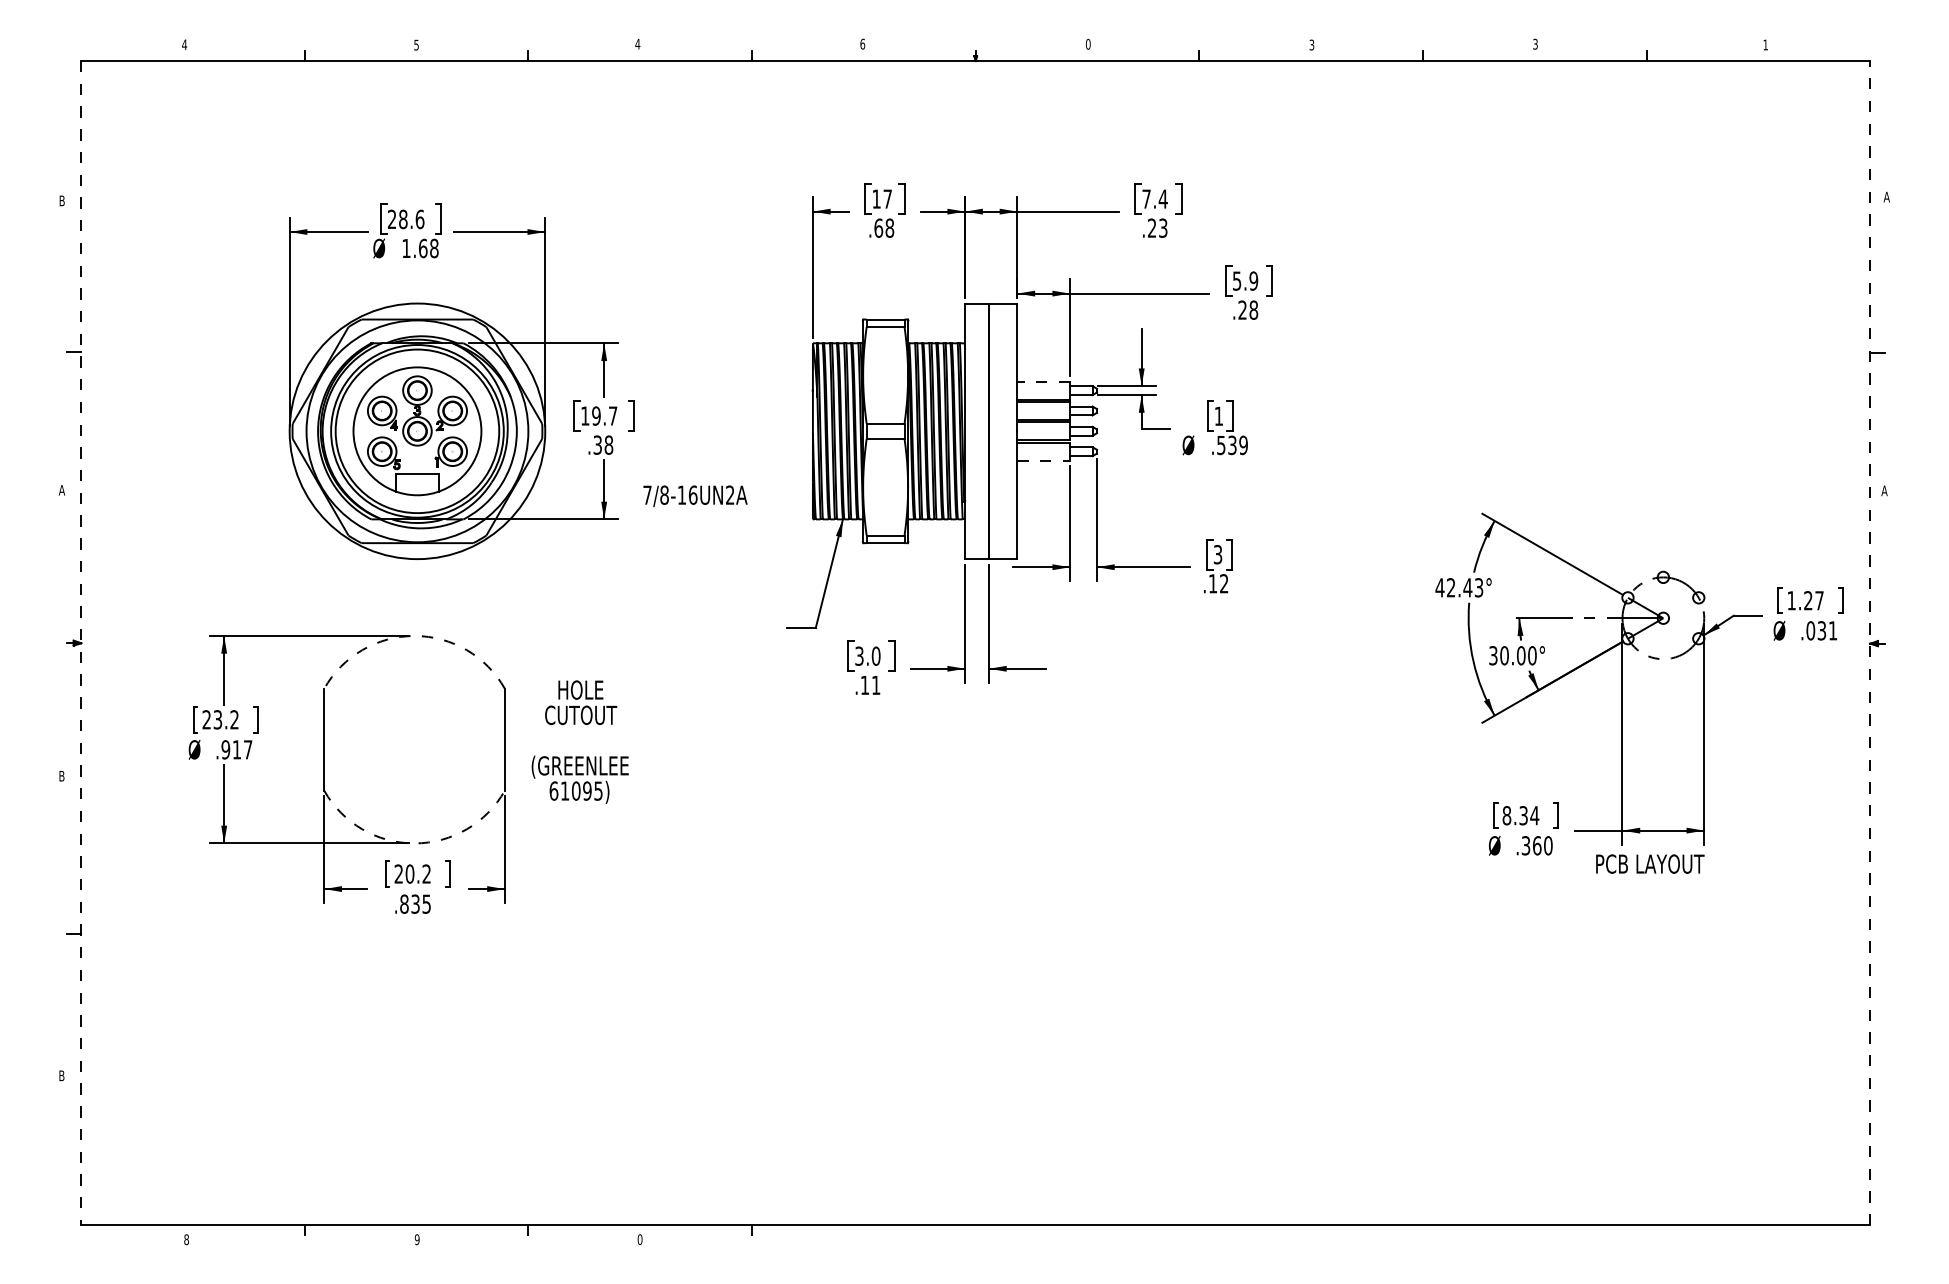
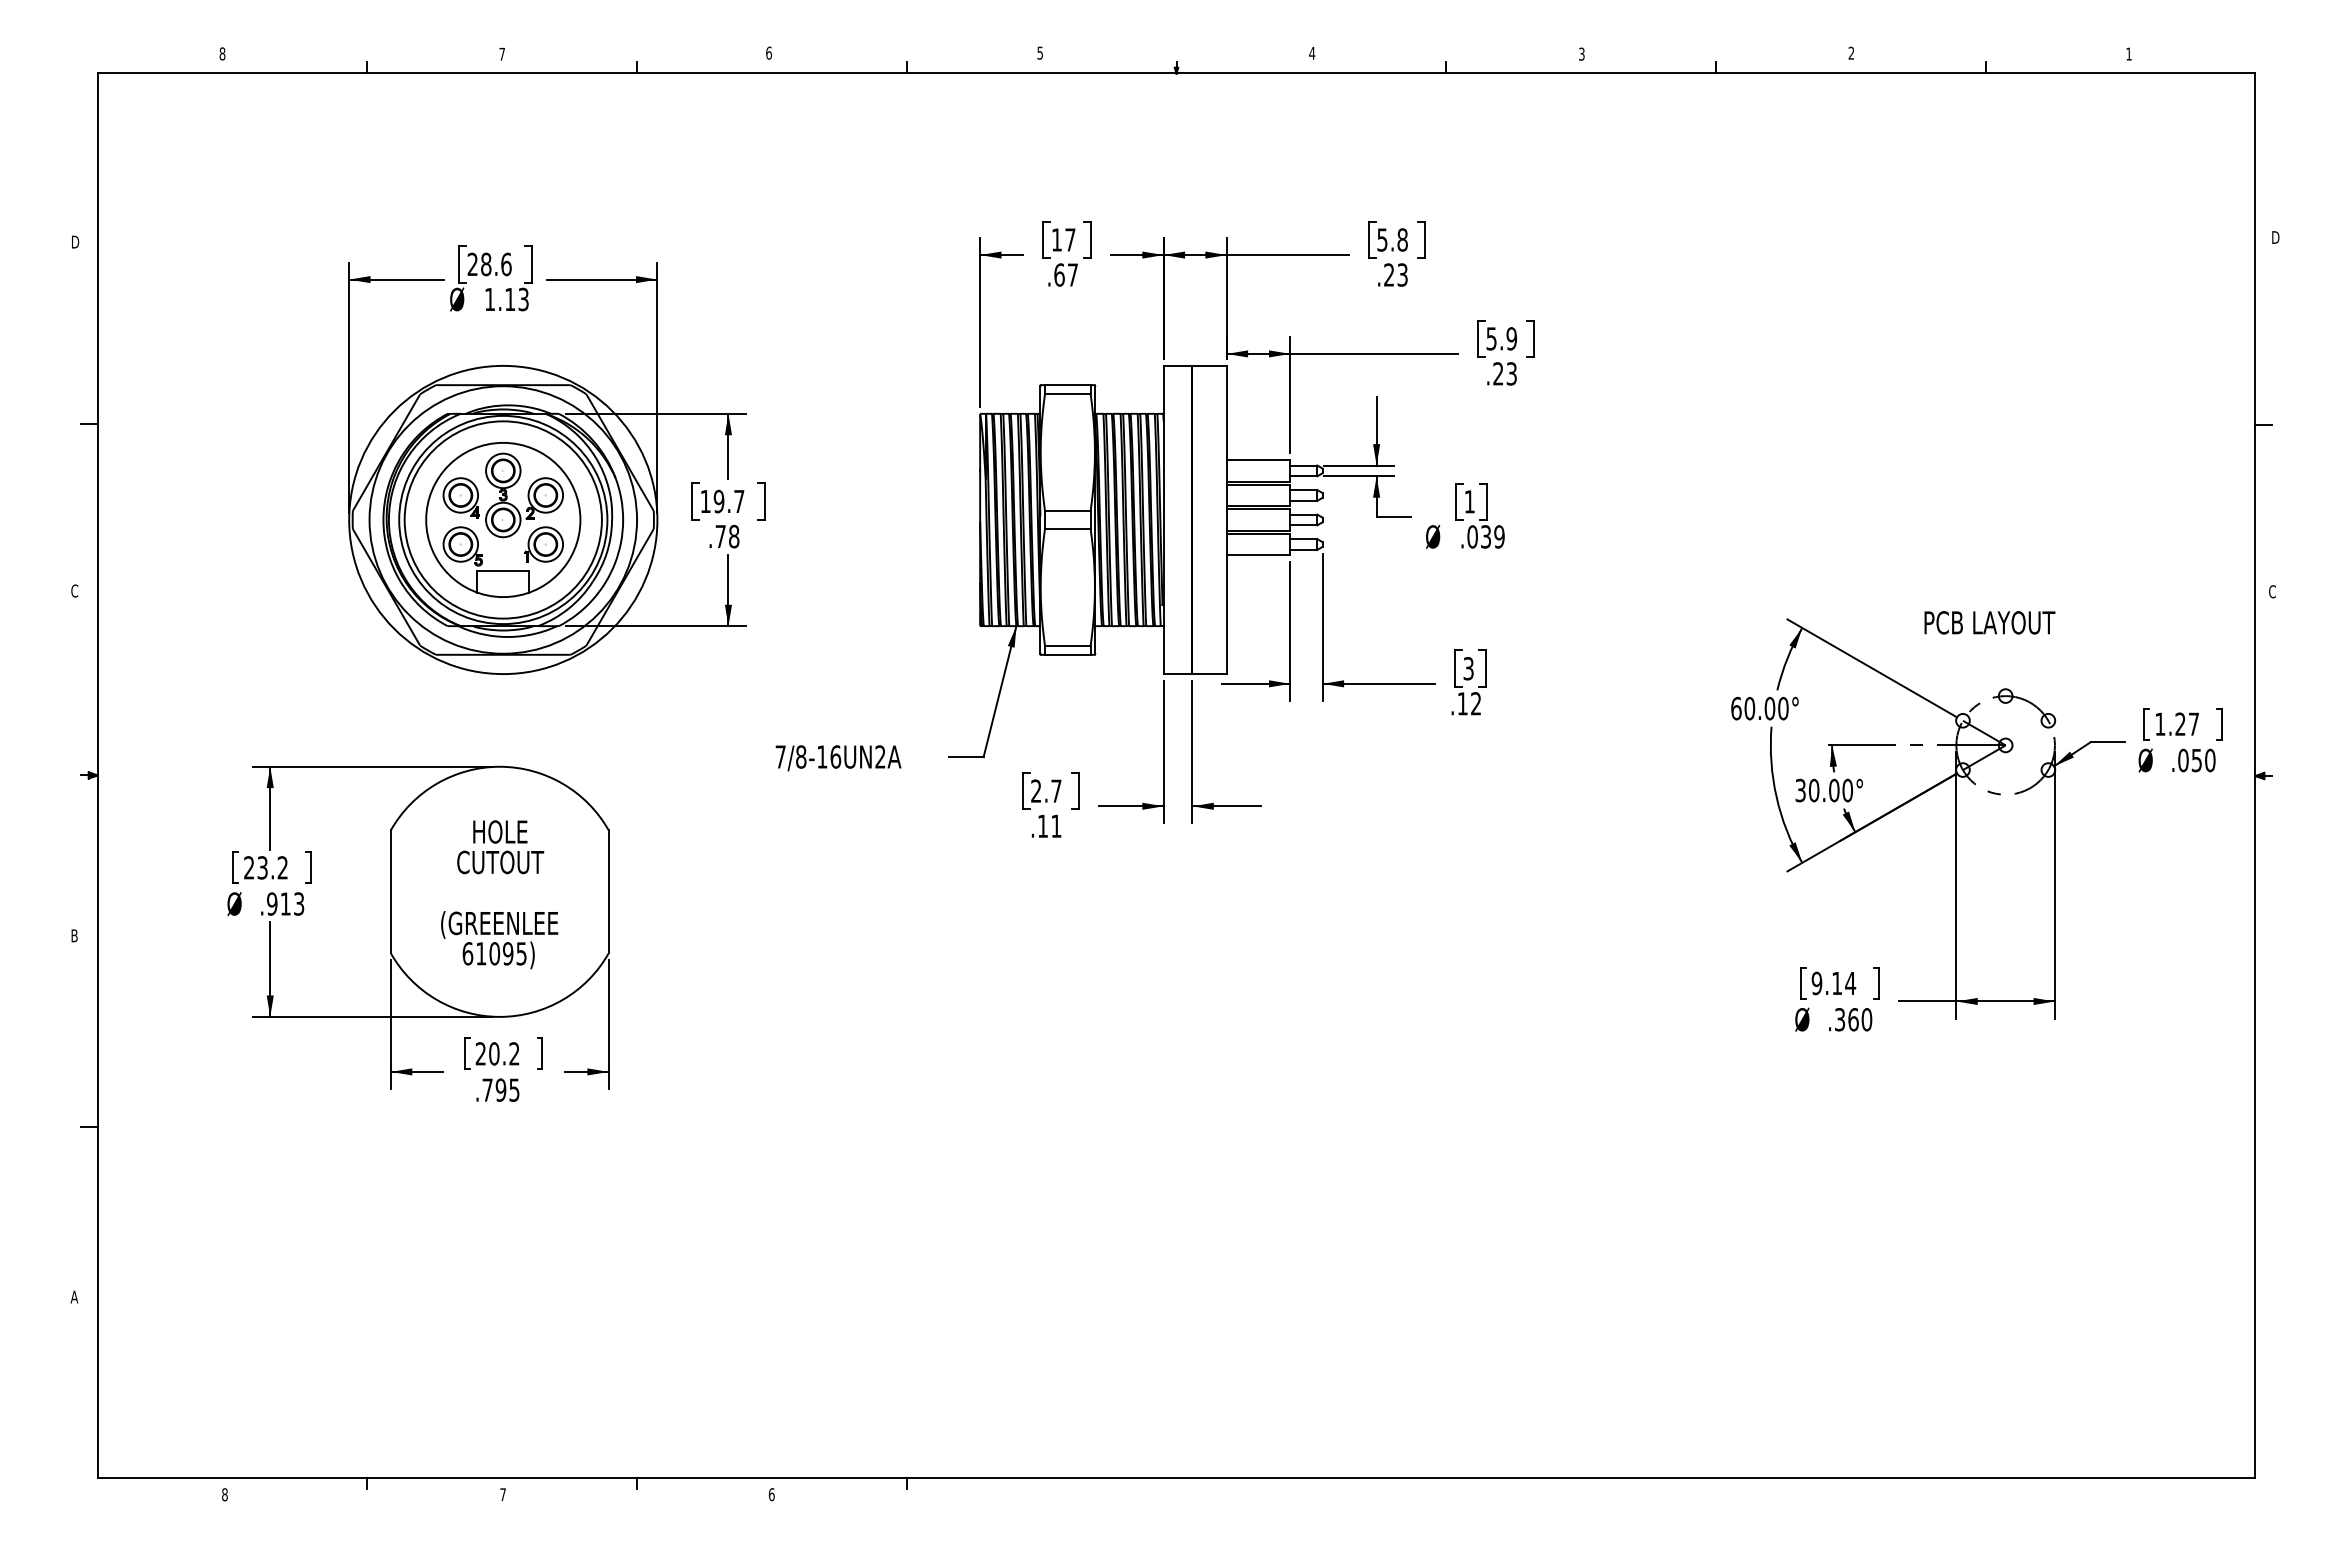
text: (637, 43) -> (768, 52), 4 -> 6
text: (862, 43) -> (1040, 52), 6 -> 5
text: (1088, 43) -> (1312, 52), 0 -> 4
text: (184, 44) -> (222, 53), 4 -> 8
text: (1535, 44) -> (1851, 53), 3 -> 2
text: (415, 45) -> (501, 54), 5 -> 7
text: (1887, 197) -> (2275, 237), A -> D
text: (1154, 198) -> (1392, 239), 7.4 -> 5.8
text: (63, 201) -> (76, 242), B -> D
text: (889, 227) -> (1072, 274), .68 -> .67
text: (428, 248) -> (516, 299), 1.68 -> 1.13
text: (1253, 309) -> (1511, 373), .28 -> .23
line: (1043, 382) -> (1258, 460), dashed -> solid
text: (597, 445) -> (720, 536), .38 -> .78
text: (1221, 445) -> (1472, 536), .539 -> .039
line: (1043, 460) -> (1258, 555), dashed -> solid
text: (61, 489) -> (74, 590), A -> C
text: (1884, 490) -> (2272, 591), A -> C
text: (695, 496) -> (838, 758), moved
text: (1459, 587) -> (1759, 708), 42.43° -> 60.00°
text: (1827, 630) -> (2203, 760), .031 -> .050
arc: (414, 635) -> (499, 766), dashed -> solid
line: (1870, 642) -> (2255, 774), dashed -> solid
line: (80, 643) -> (97, 775), dashed -> solid
text: (867, 655) -> (1046, 790), 3.0 -> 2.7
text: (580, 741) -> (499, 894), moved
text: (248, 749) -> (299, 903), .917 -> .913
text: (1514, 815) -> (1826, 983), 8.34 -> 9.14
arc: (414, 843) -> (499, 1016), dashed -> solid
text: (1649, 863) -> (1989, 622), moved
text: (410, 903) -> (494, 1089), .835 -> .795
text: (61, 1075) -> (74, 1296), B -> A
text: (416, 1239) -> (502, 1494), 9 -> 7
text: (639, 1239) -> (771, 1494), 0 -> 6

